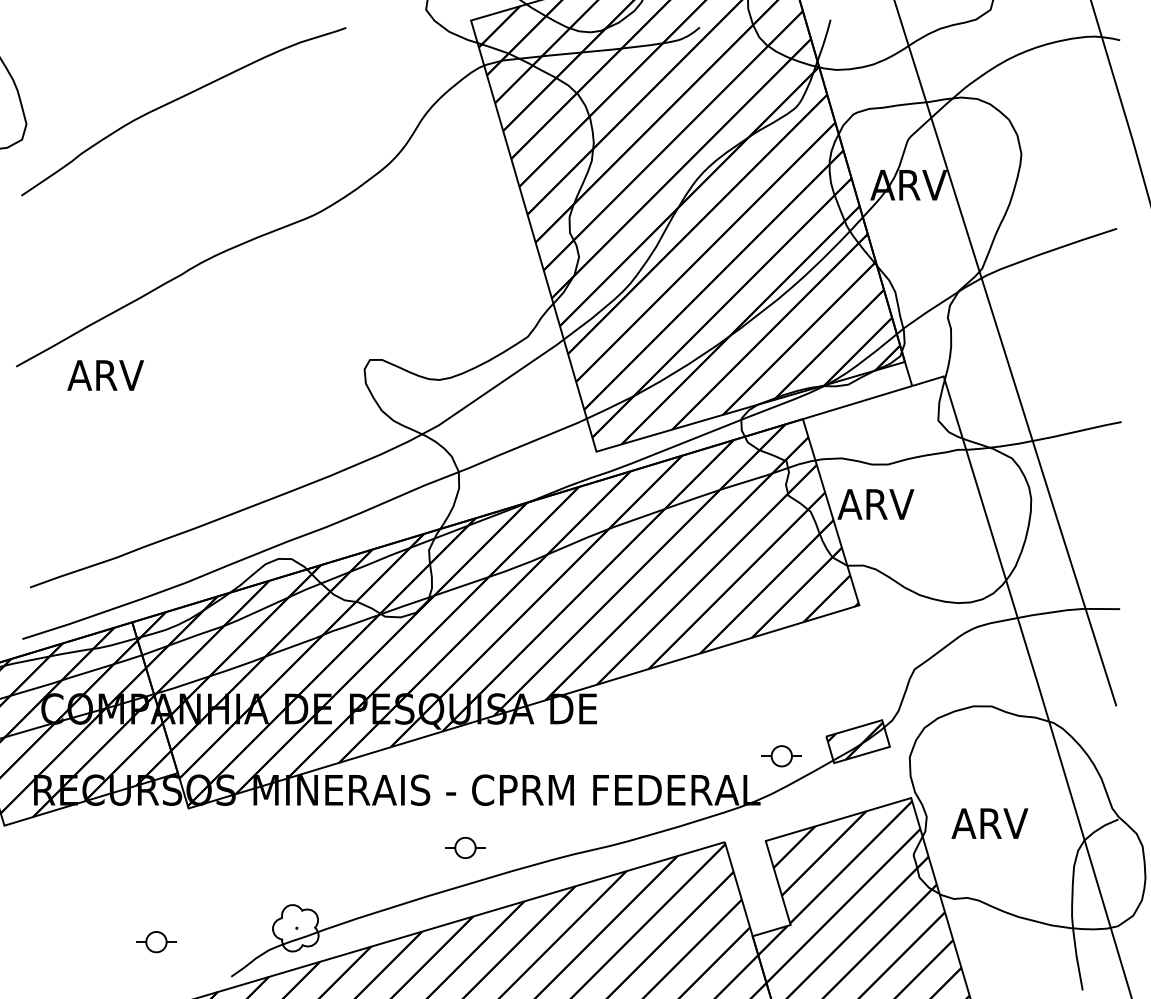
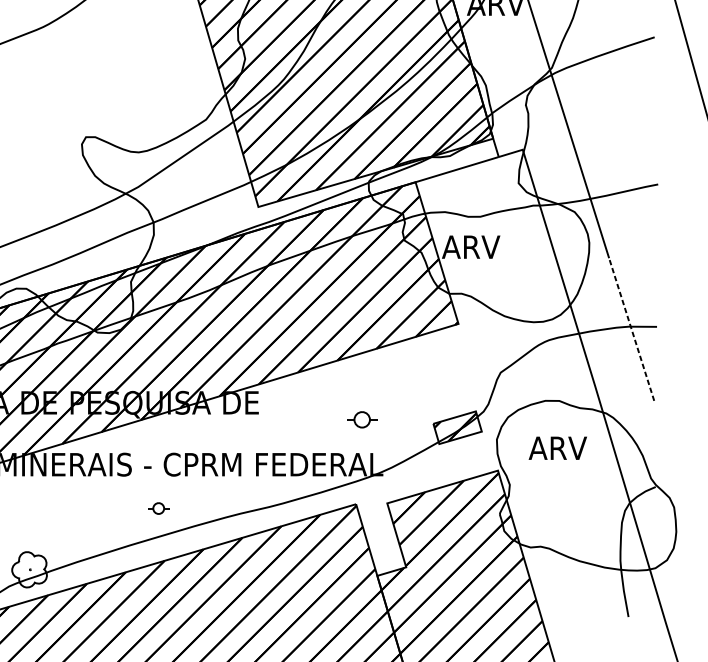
line: (1086, 612) -> (631, 329), solid -> dashed
part: (781, 756) -> (361, 420), moved
text: (989, 823) -> (557, 448), moved
part: (465, 847) -> (158, 508), size x0.7

